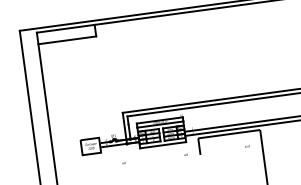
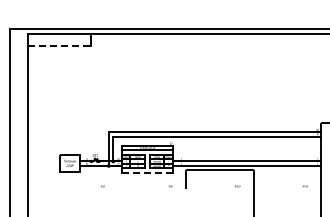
line: (67, 40) -> (59, 46), solid -> dashed
line: (162, 145) -> (146, 172), solid -> dashed

